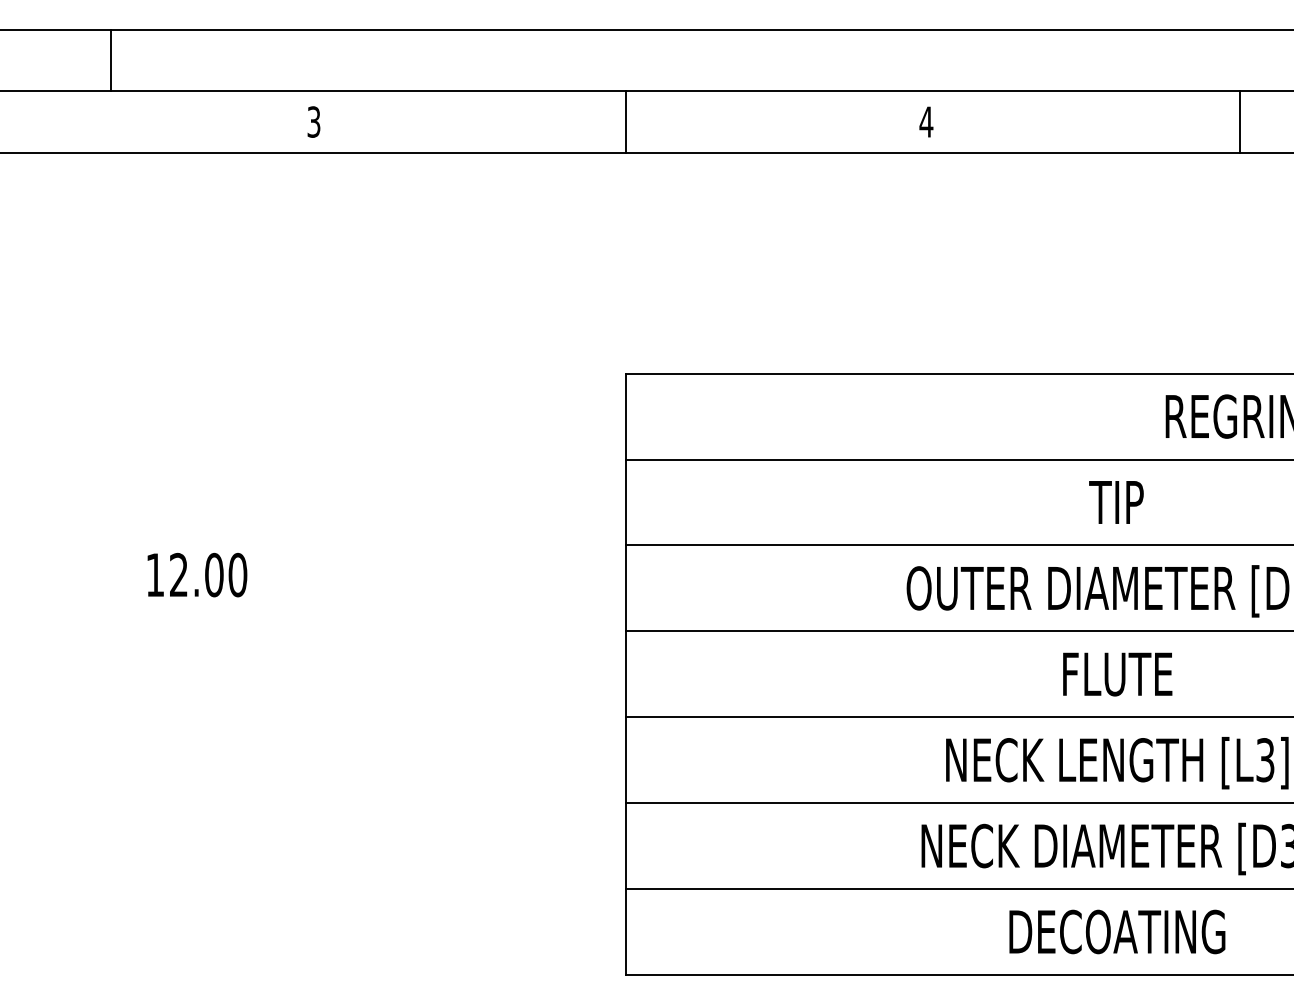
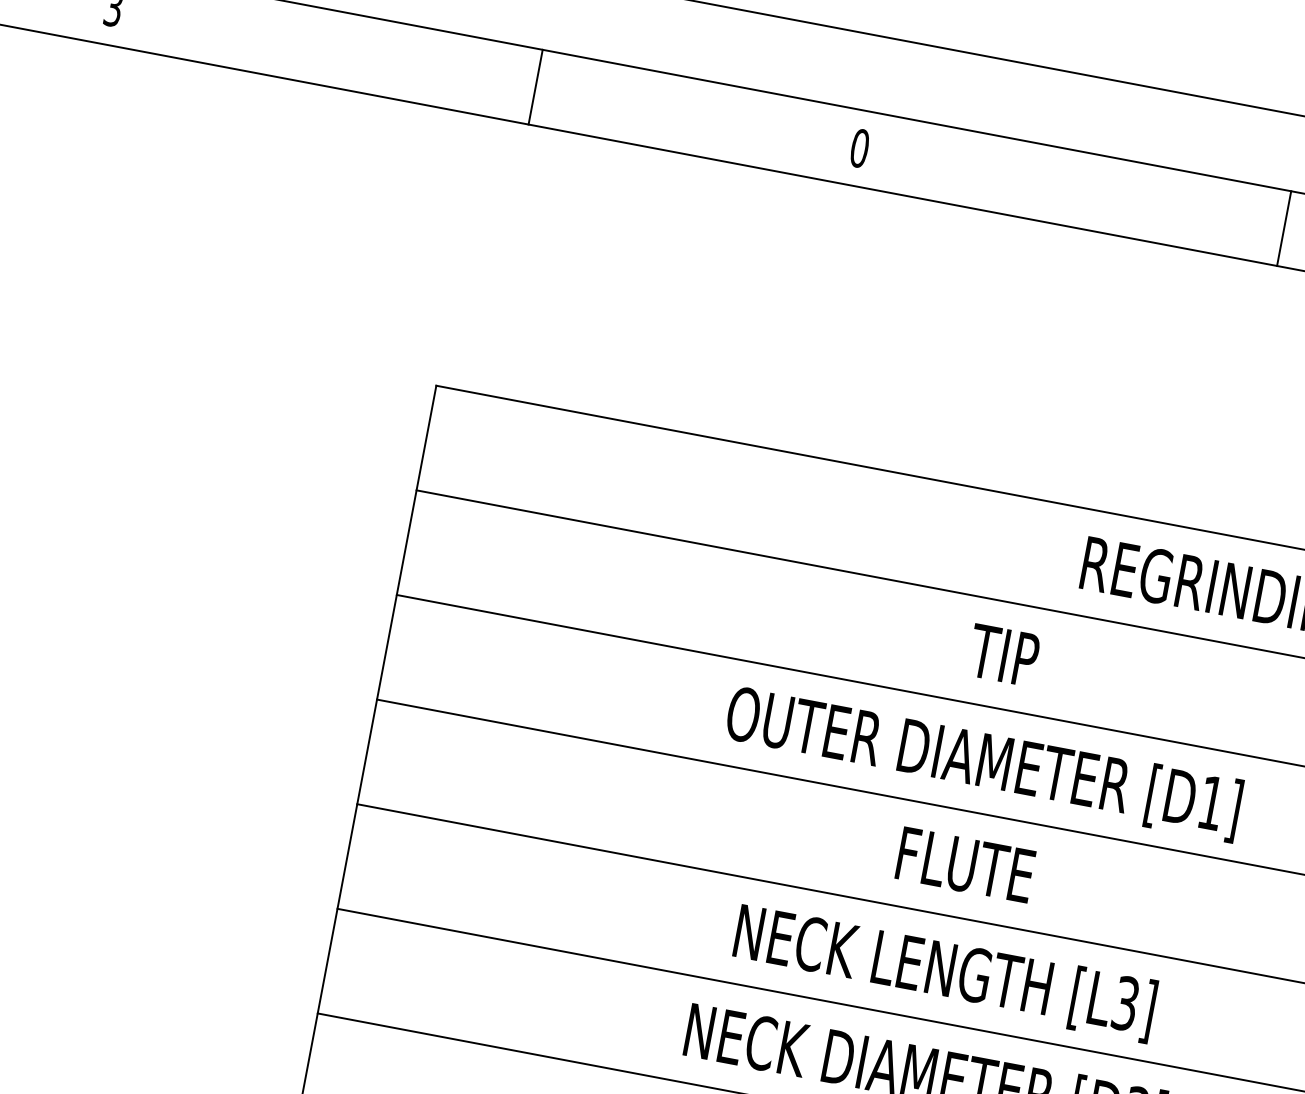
line: (626, 121) -> (536, 86), moved
text: (926, 121) -> (860, 147), 4 -> 0
line: (1239, 121) -> (1283, 227), moved

